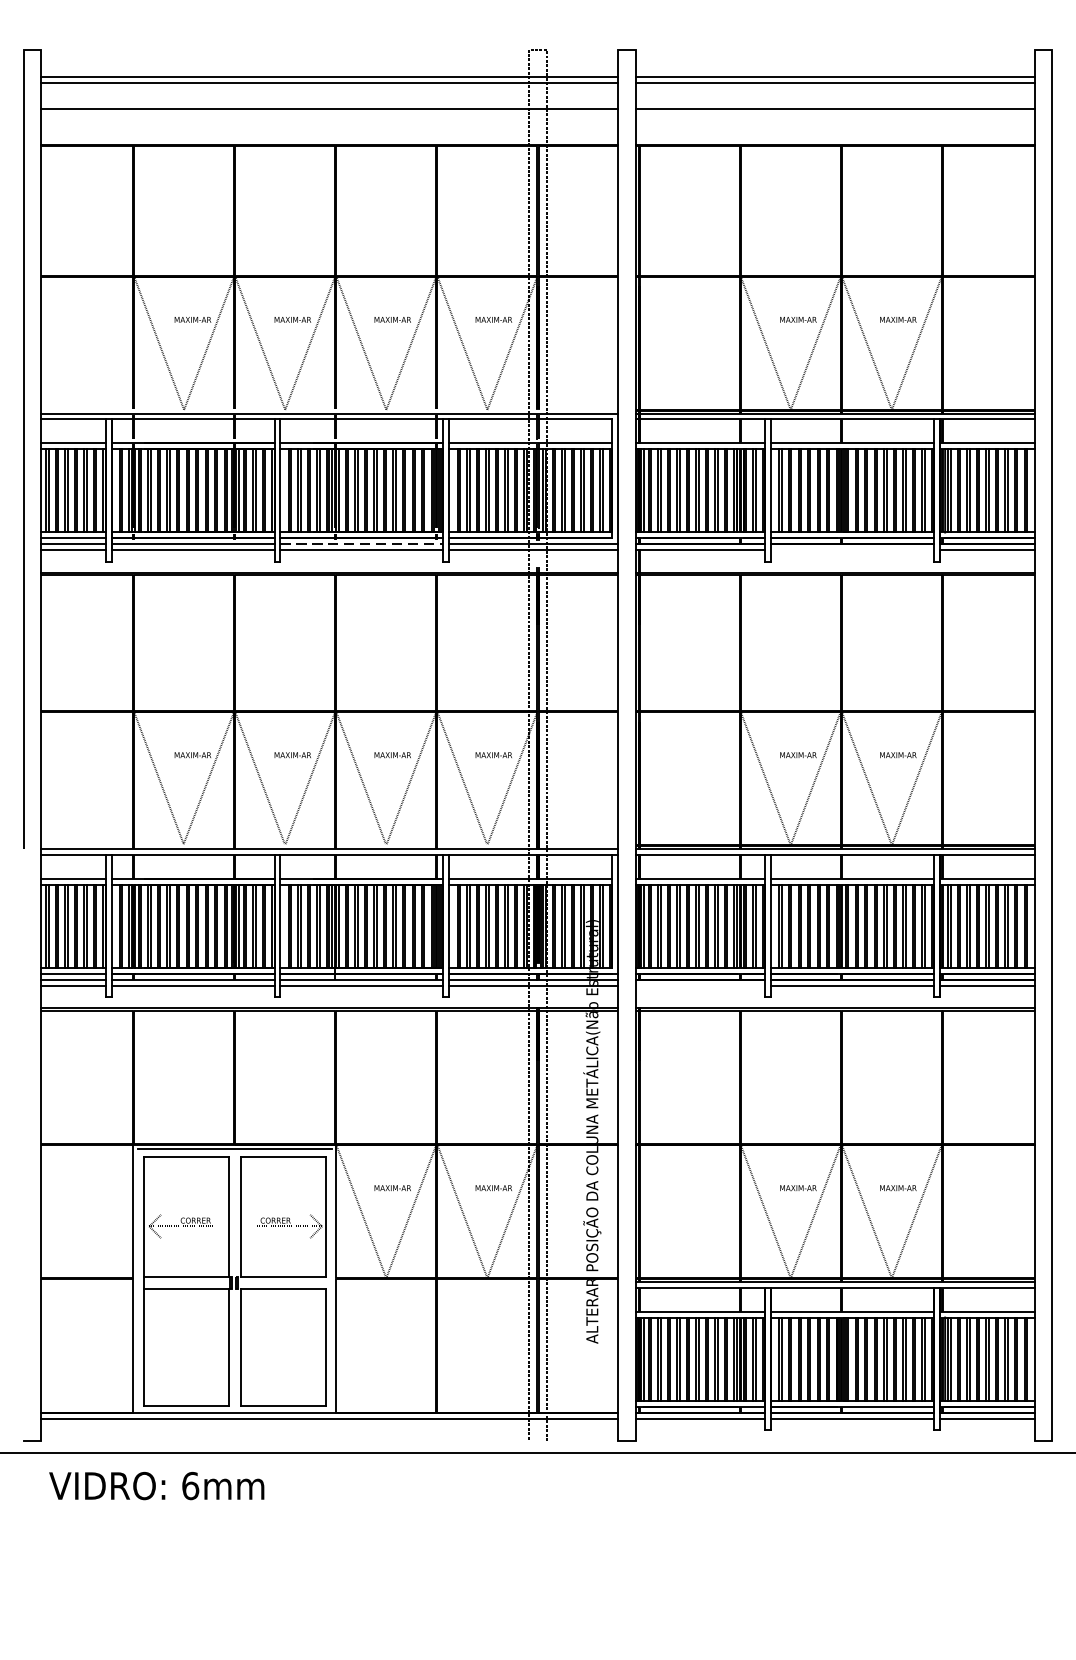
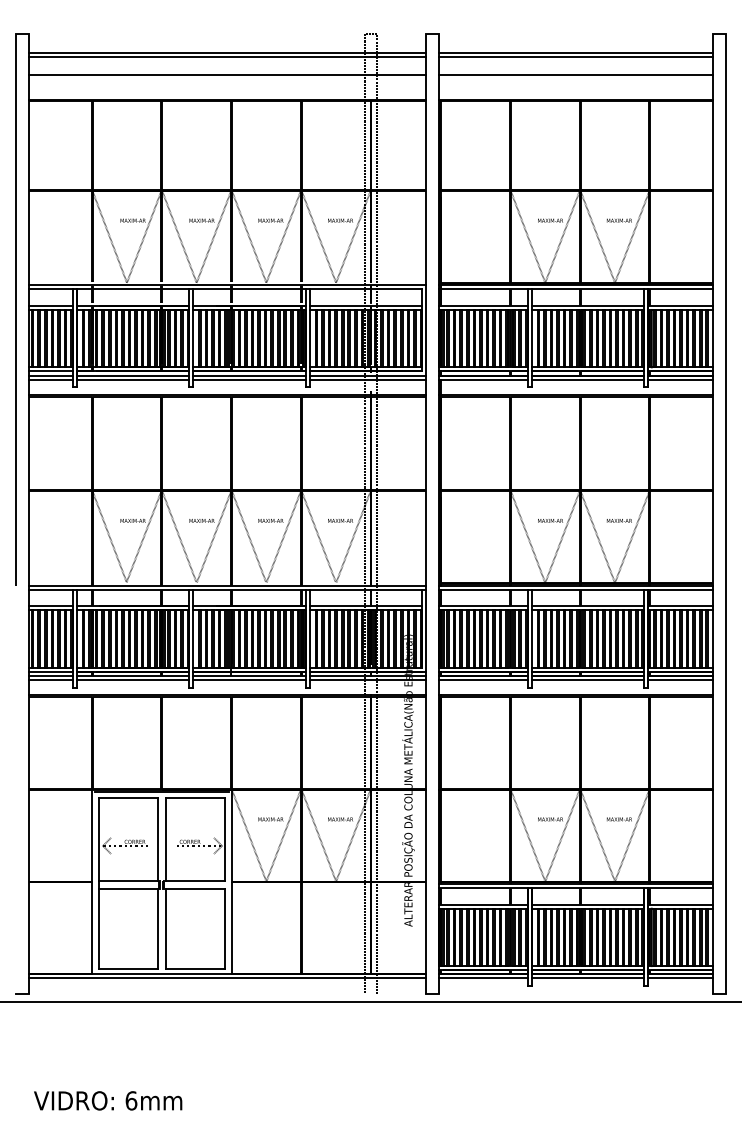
line: (363, 544) -> (250, 375), dashed -> solid
line: (851, 550) -> (587, 379), added
line: (699, 985) -> (482, 679), added
text: (157, 1485) -> (108, 1100), moved

